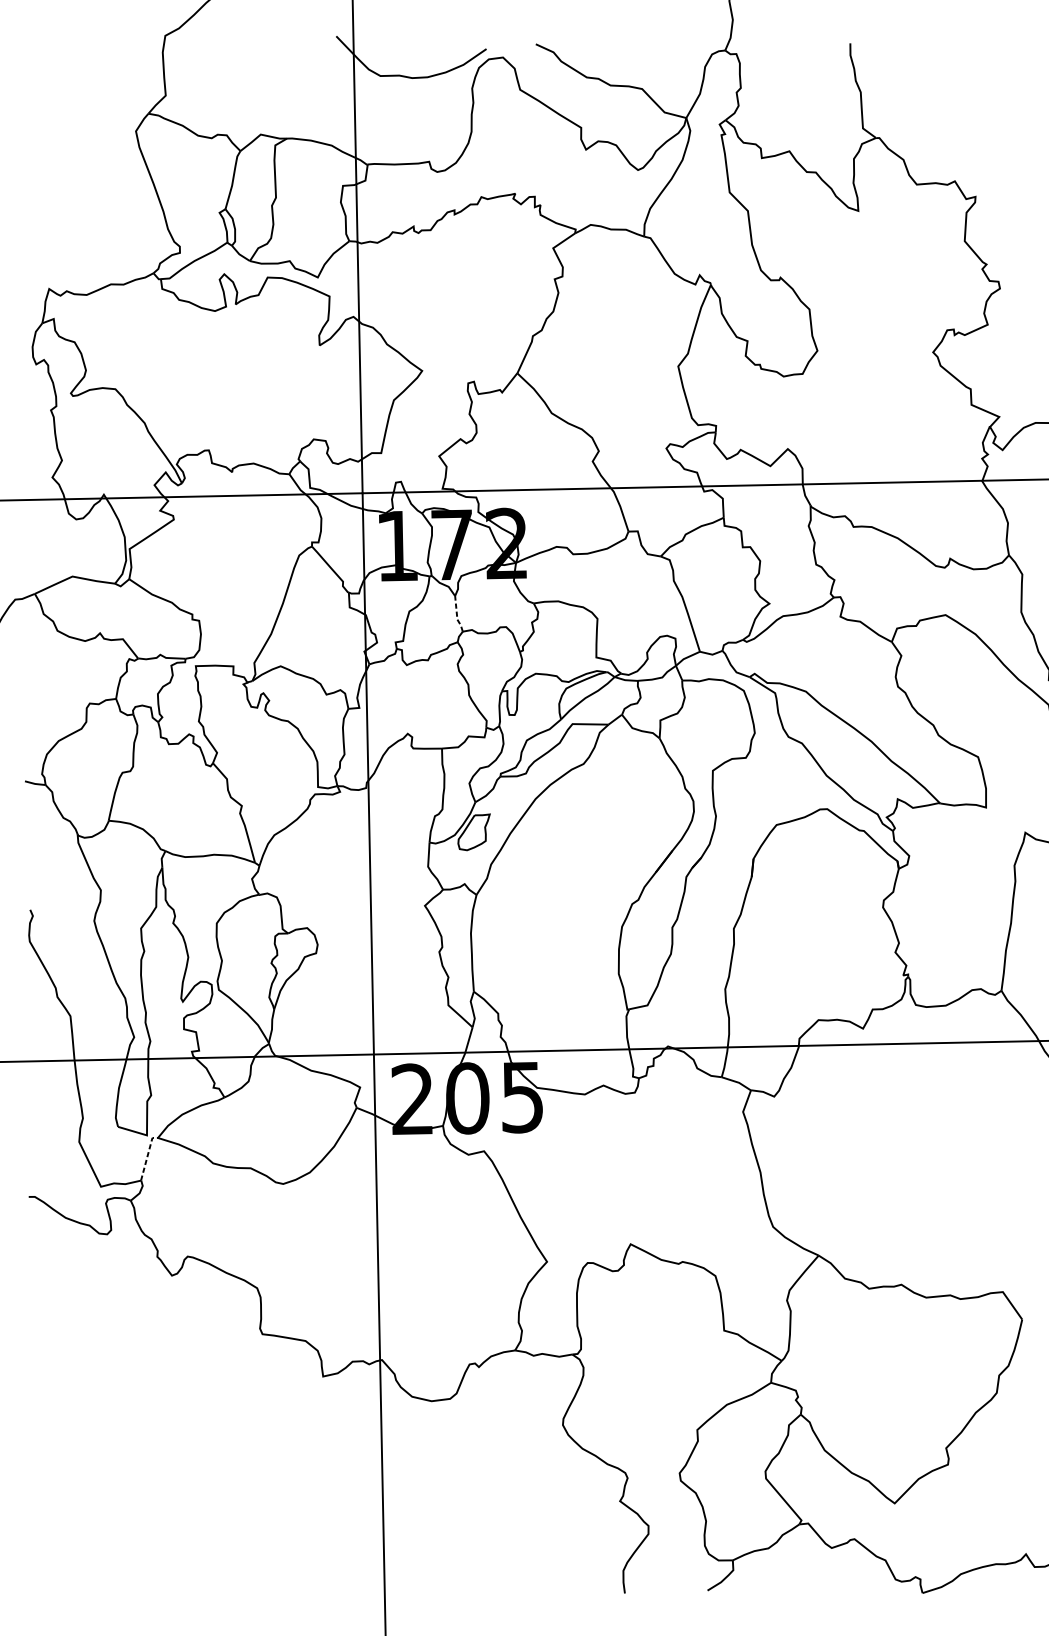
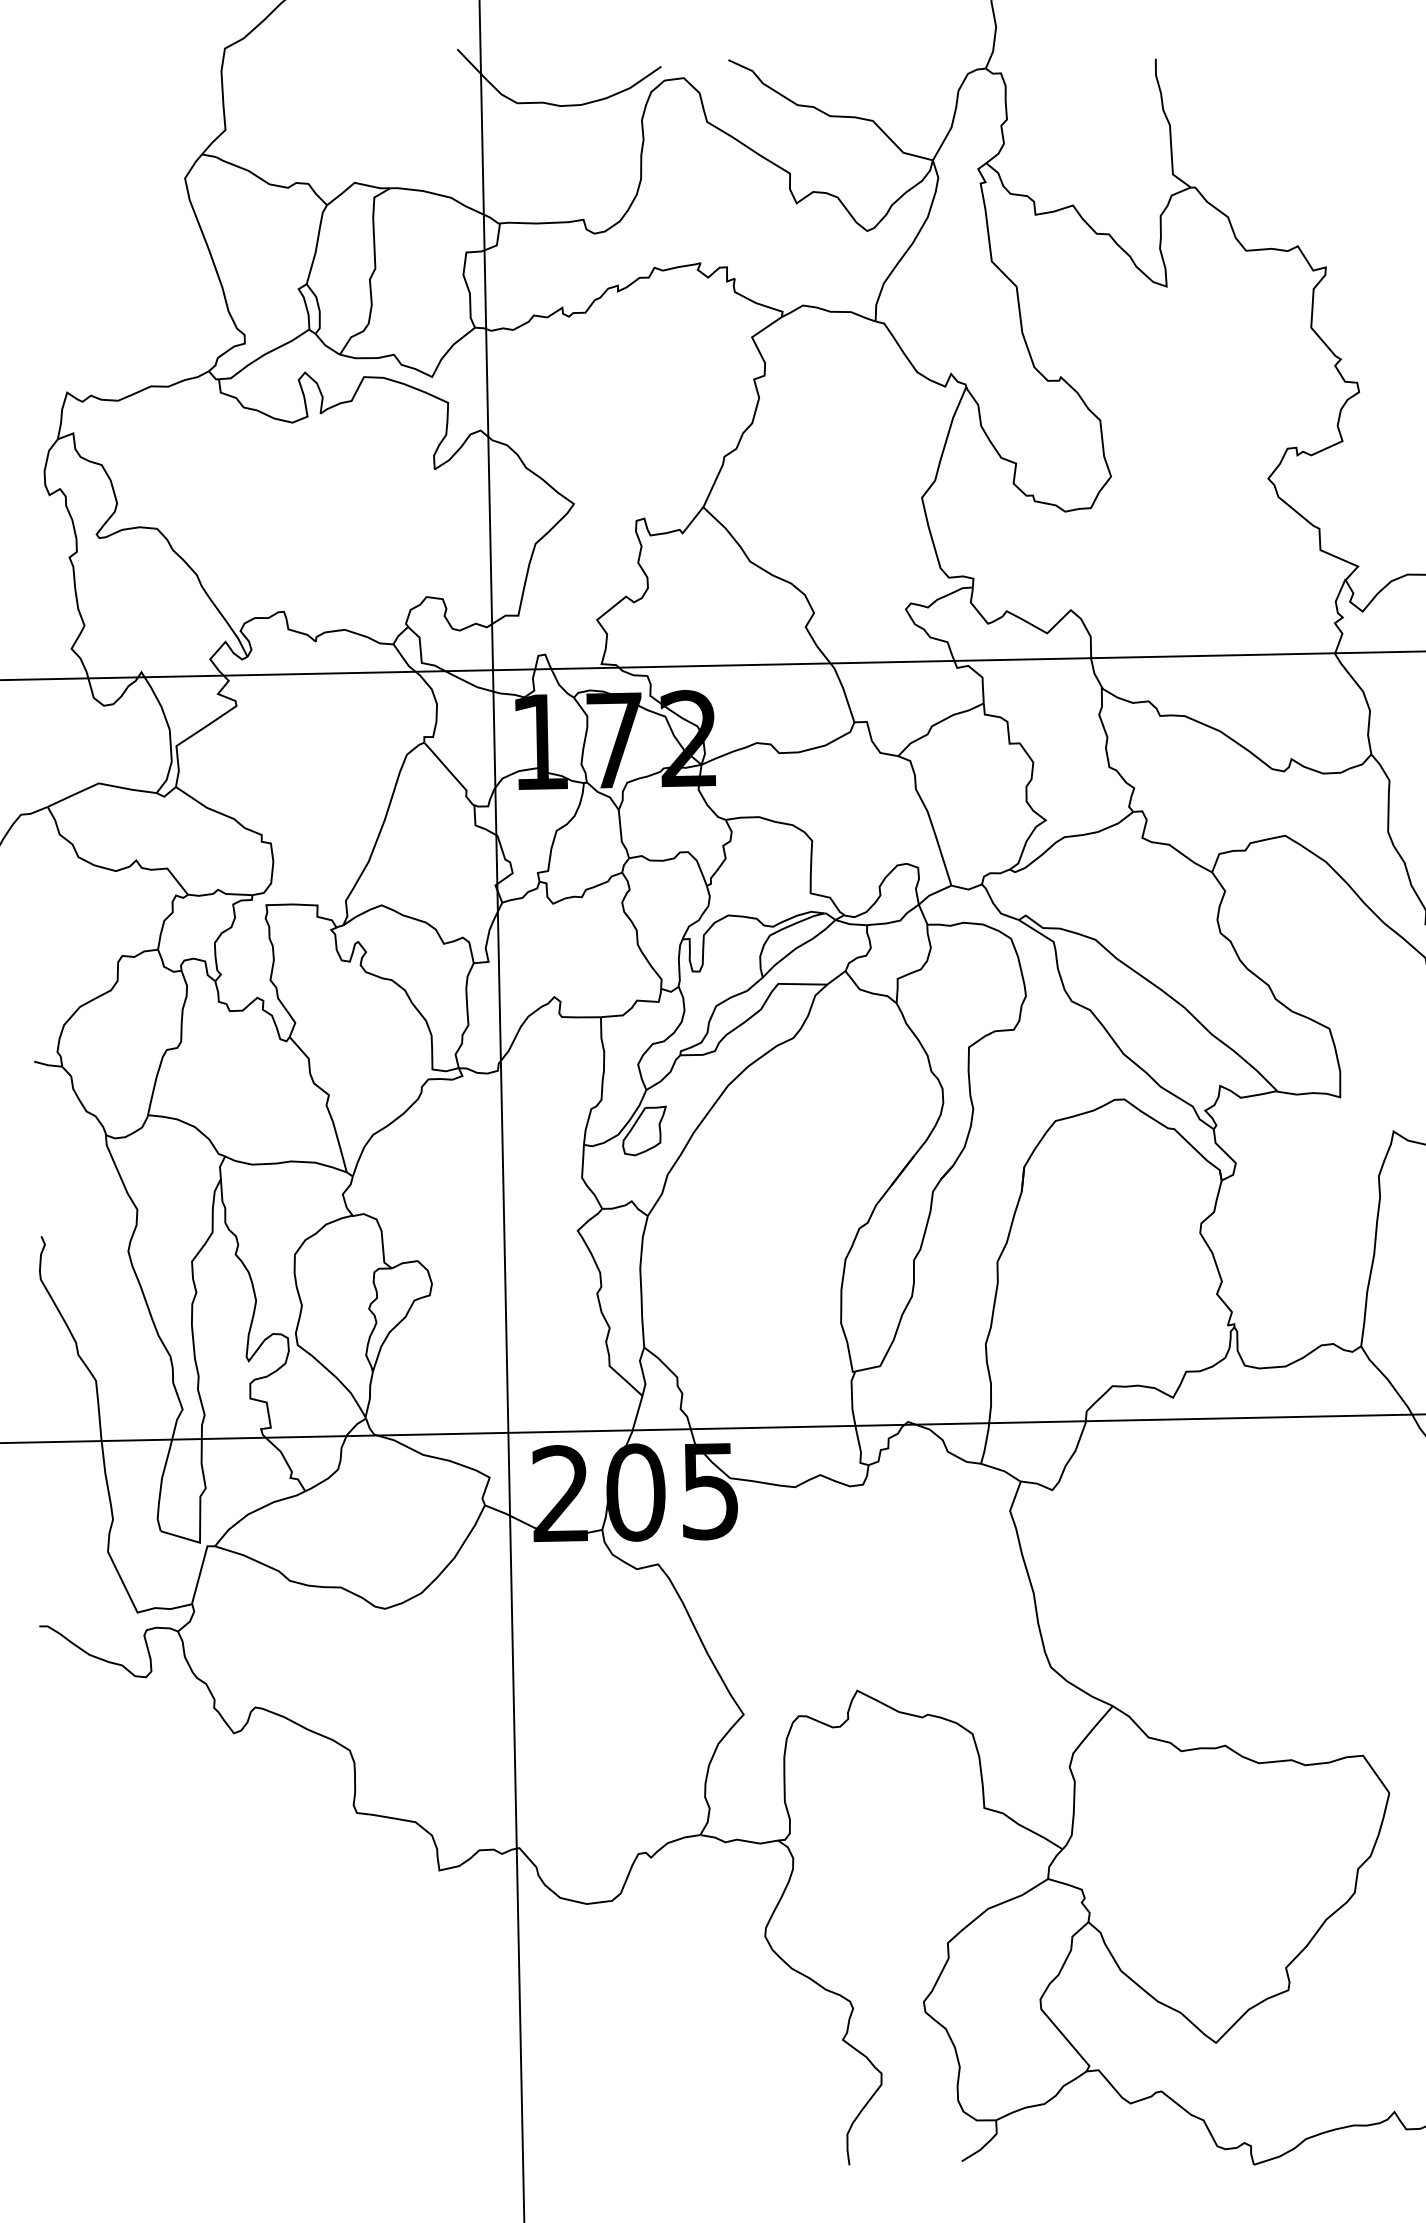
line: (457, 615) -> (621, 836), dashed -> solid
line: (147, 1156) -> (200, 1571), dashed -> solid

